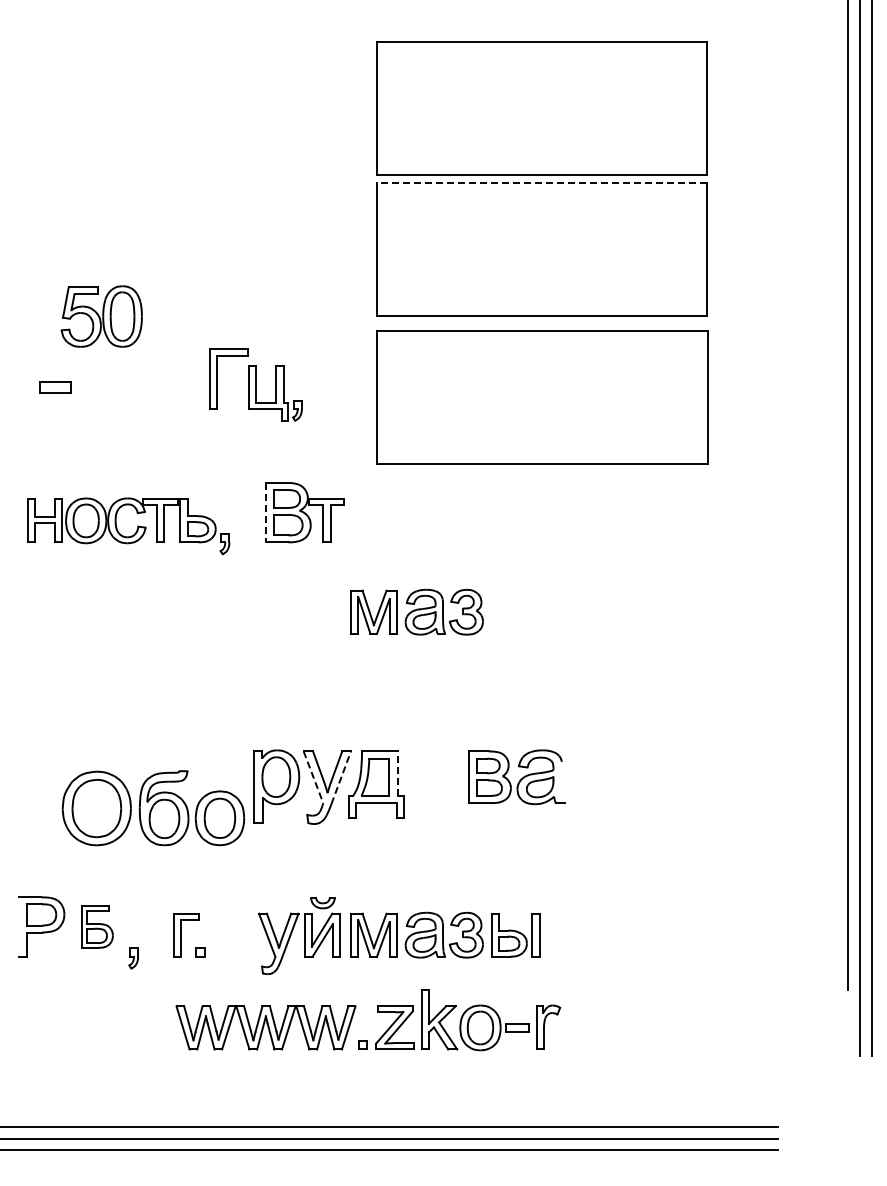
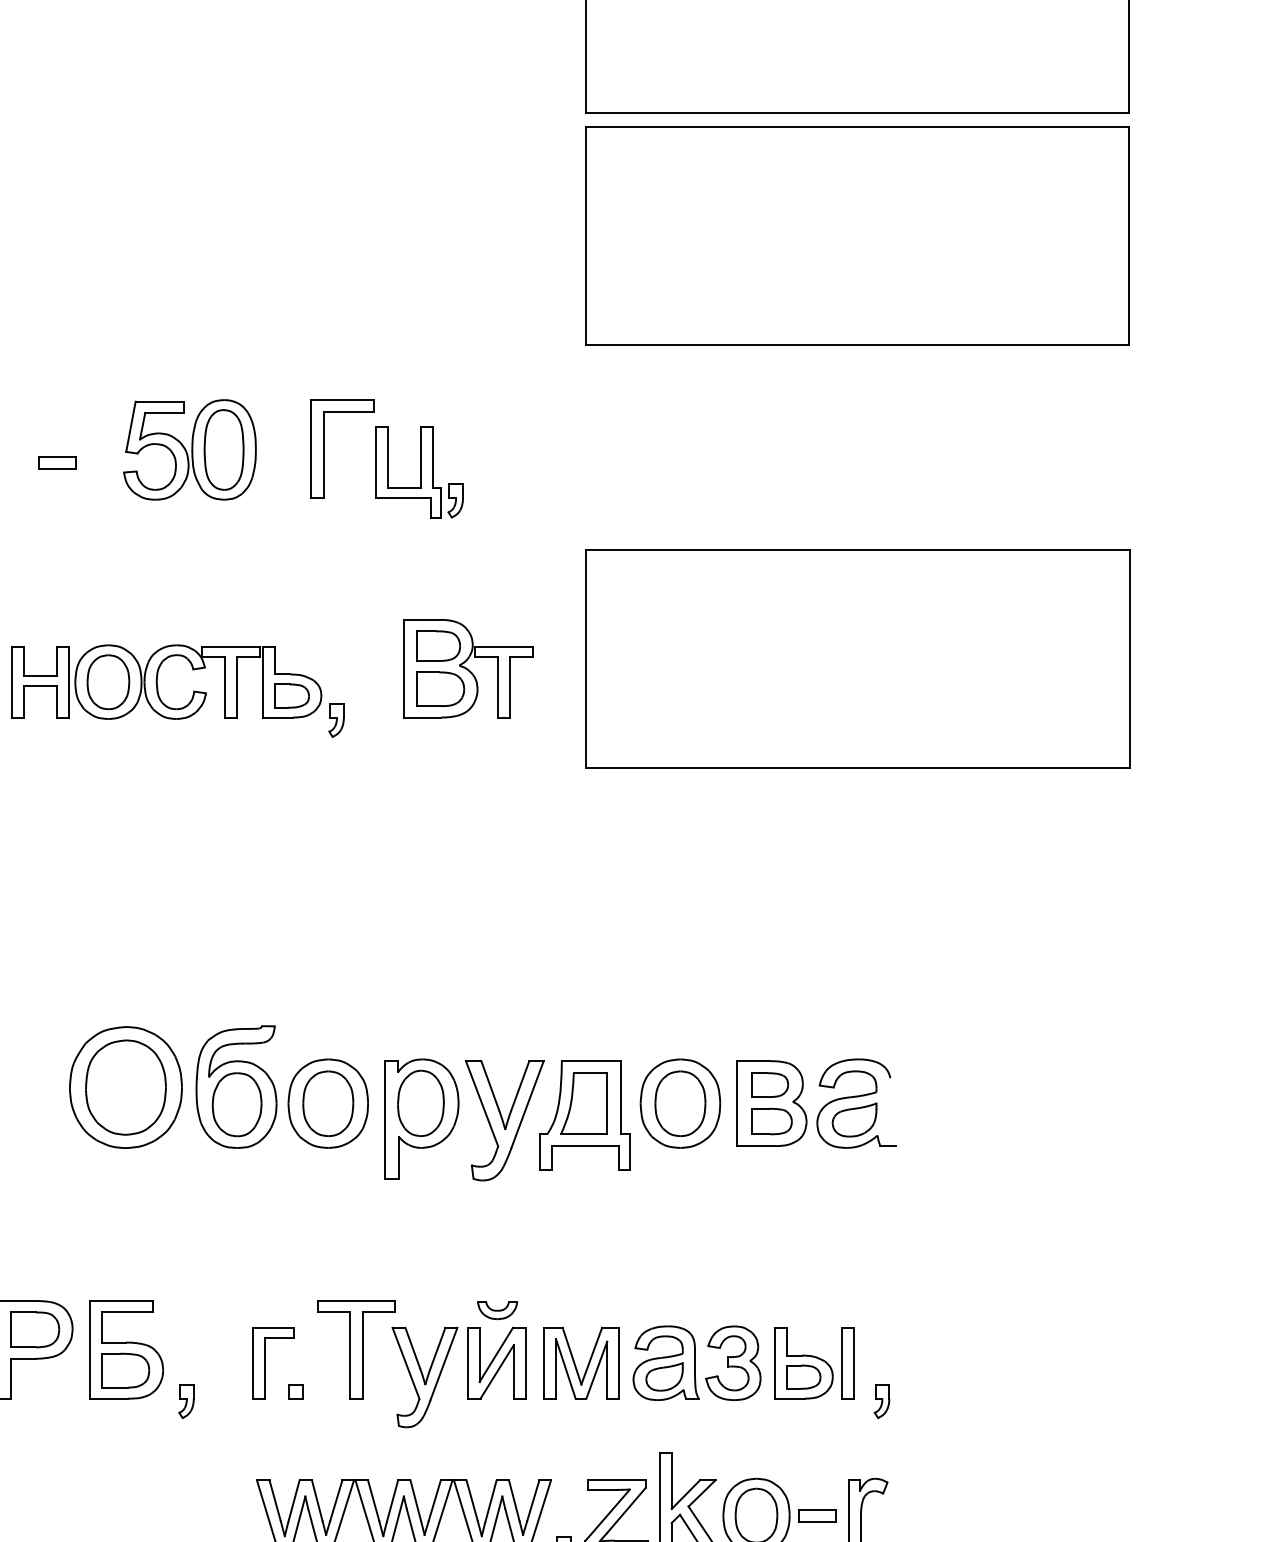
line: (541, 183) -> (856, 127), dashed -> solid
part: (101, 316) -> (189, 449), moved
part: (55, 387) -> (57, 462), size x0.71
part: (542, 397) -> (858, 658), moved
line: (265, 512) -> (403, 668), dashed -> solid
part: (416, 611) -> (651, 831), removed
line: (398, 773) -> (621, 1097), dashed -> solid
line: (313, 777) -> (482, 1103), dashed -> solid
line: (341, 777) -> (528, 1103), dashed -> solid
part: (434, 777) -> (680, 1103), added
part: (152, 808) -> (217, 1087), moved
part: (97, 926) -> (127, 1348), size x1.43
part: (237, 926) -> (357, 1348), added
part: (556, 958) -> (881, 1401), added

